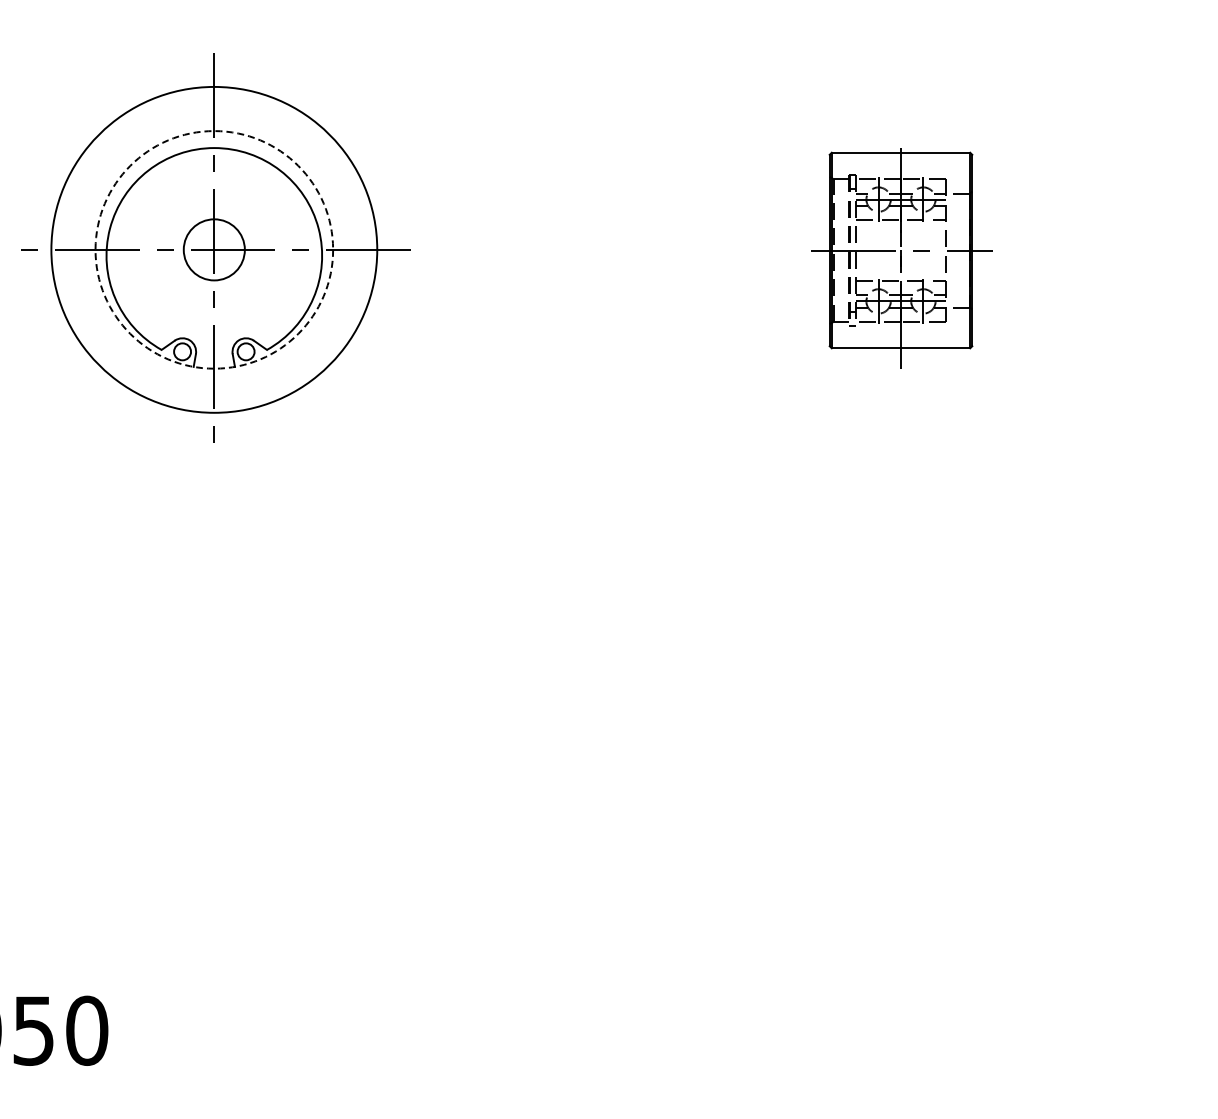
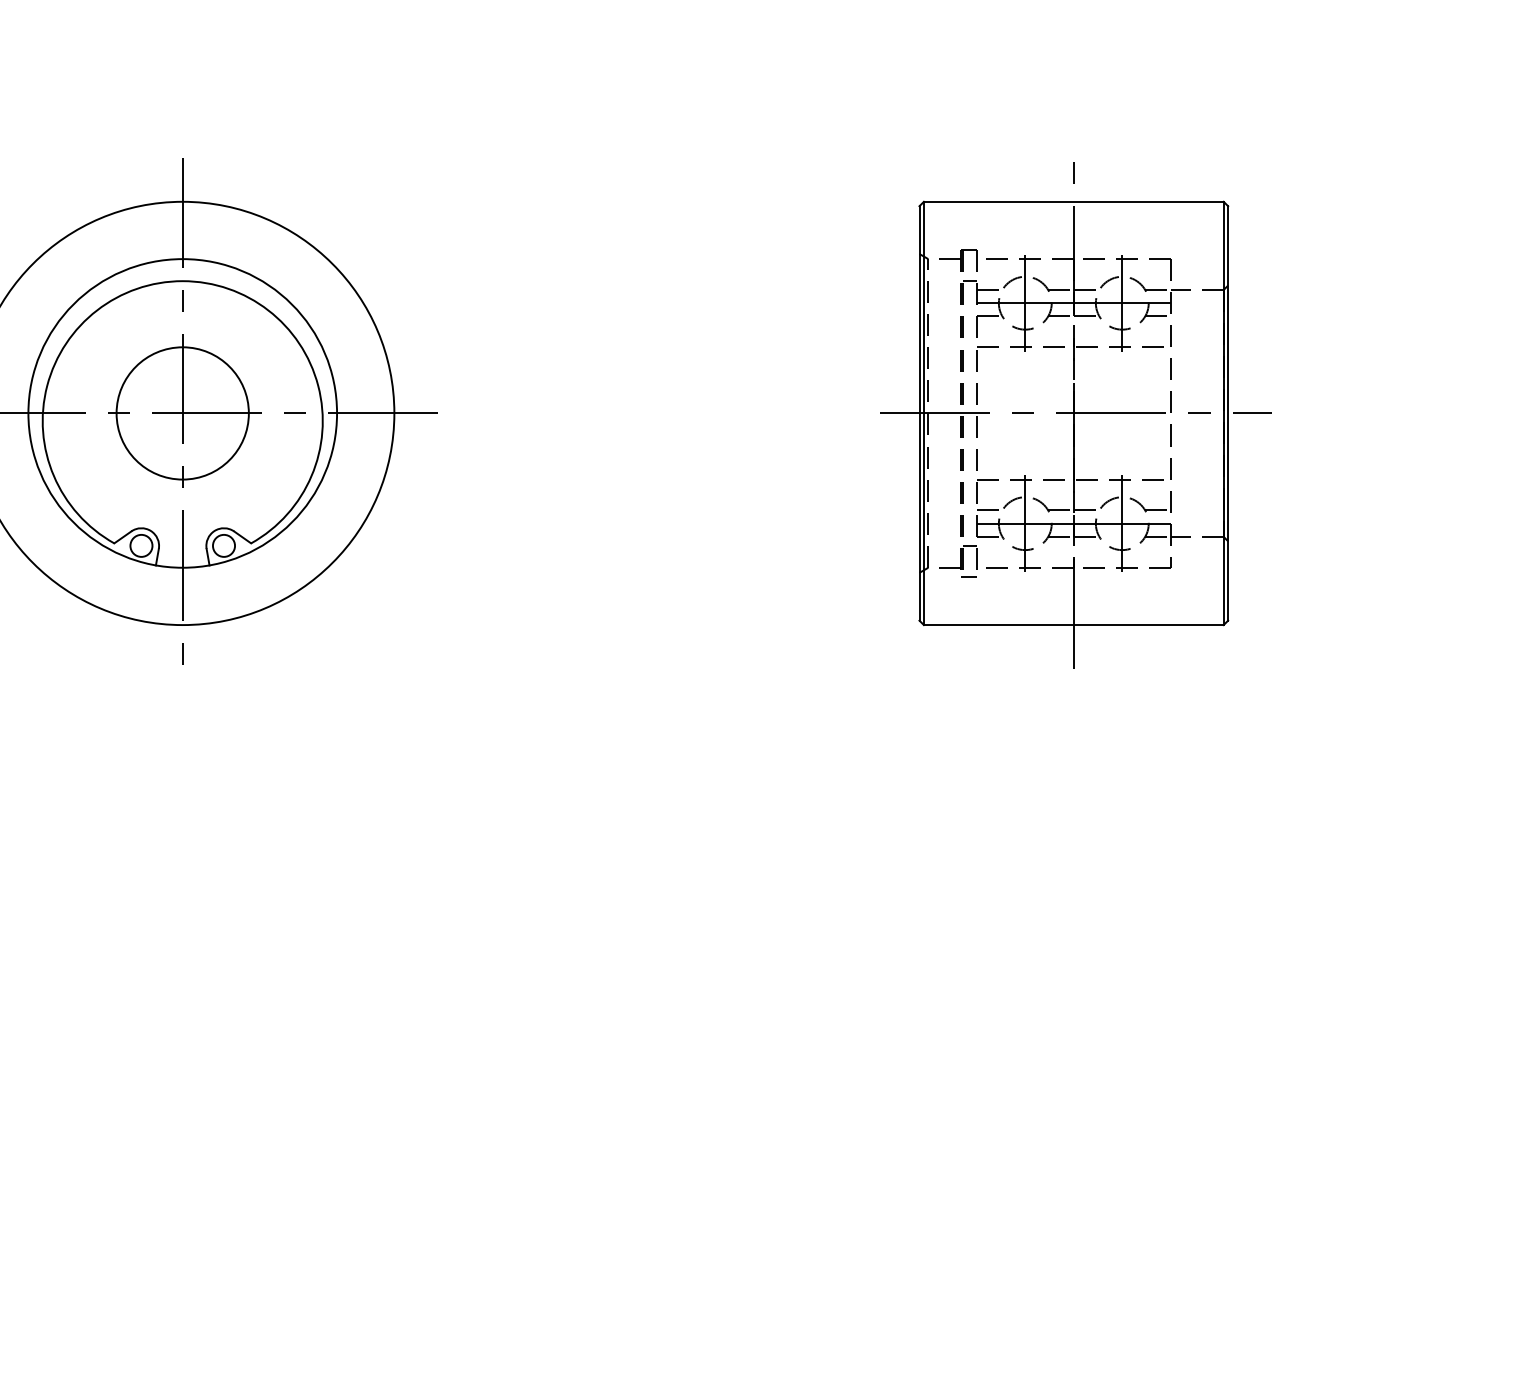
circle: (214, 249) -> (182, 412), dashed -> solid
circle: (214, 249) -> (182, 412), size x1.67
part: (901, 251) -> (1075, 415), size x1.67

